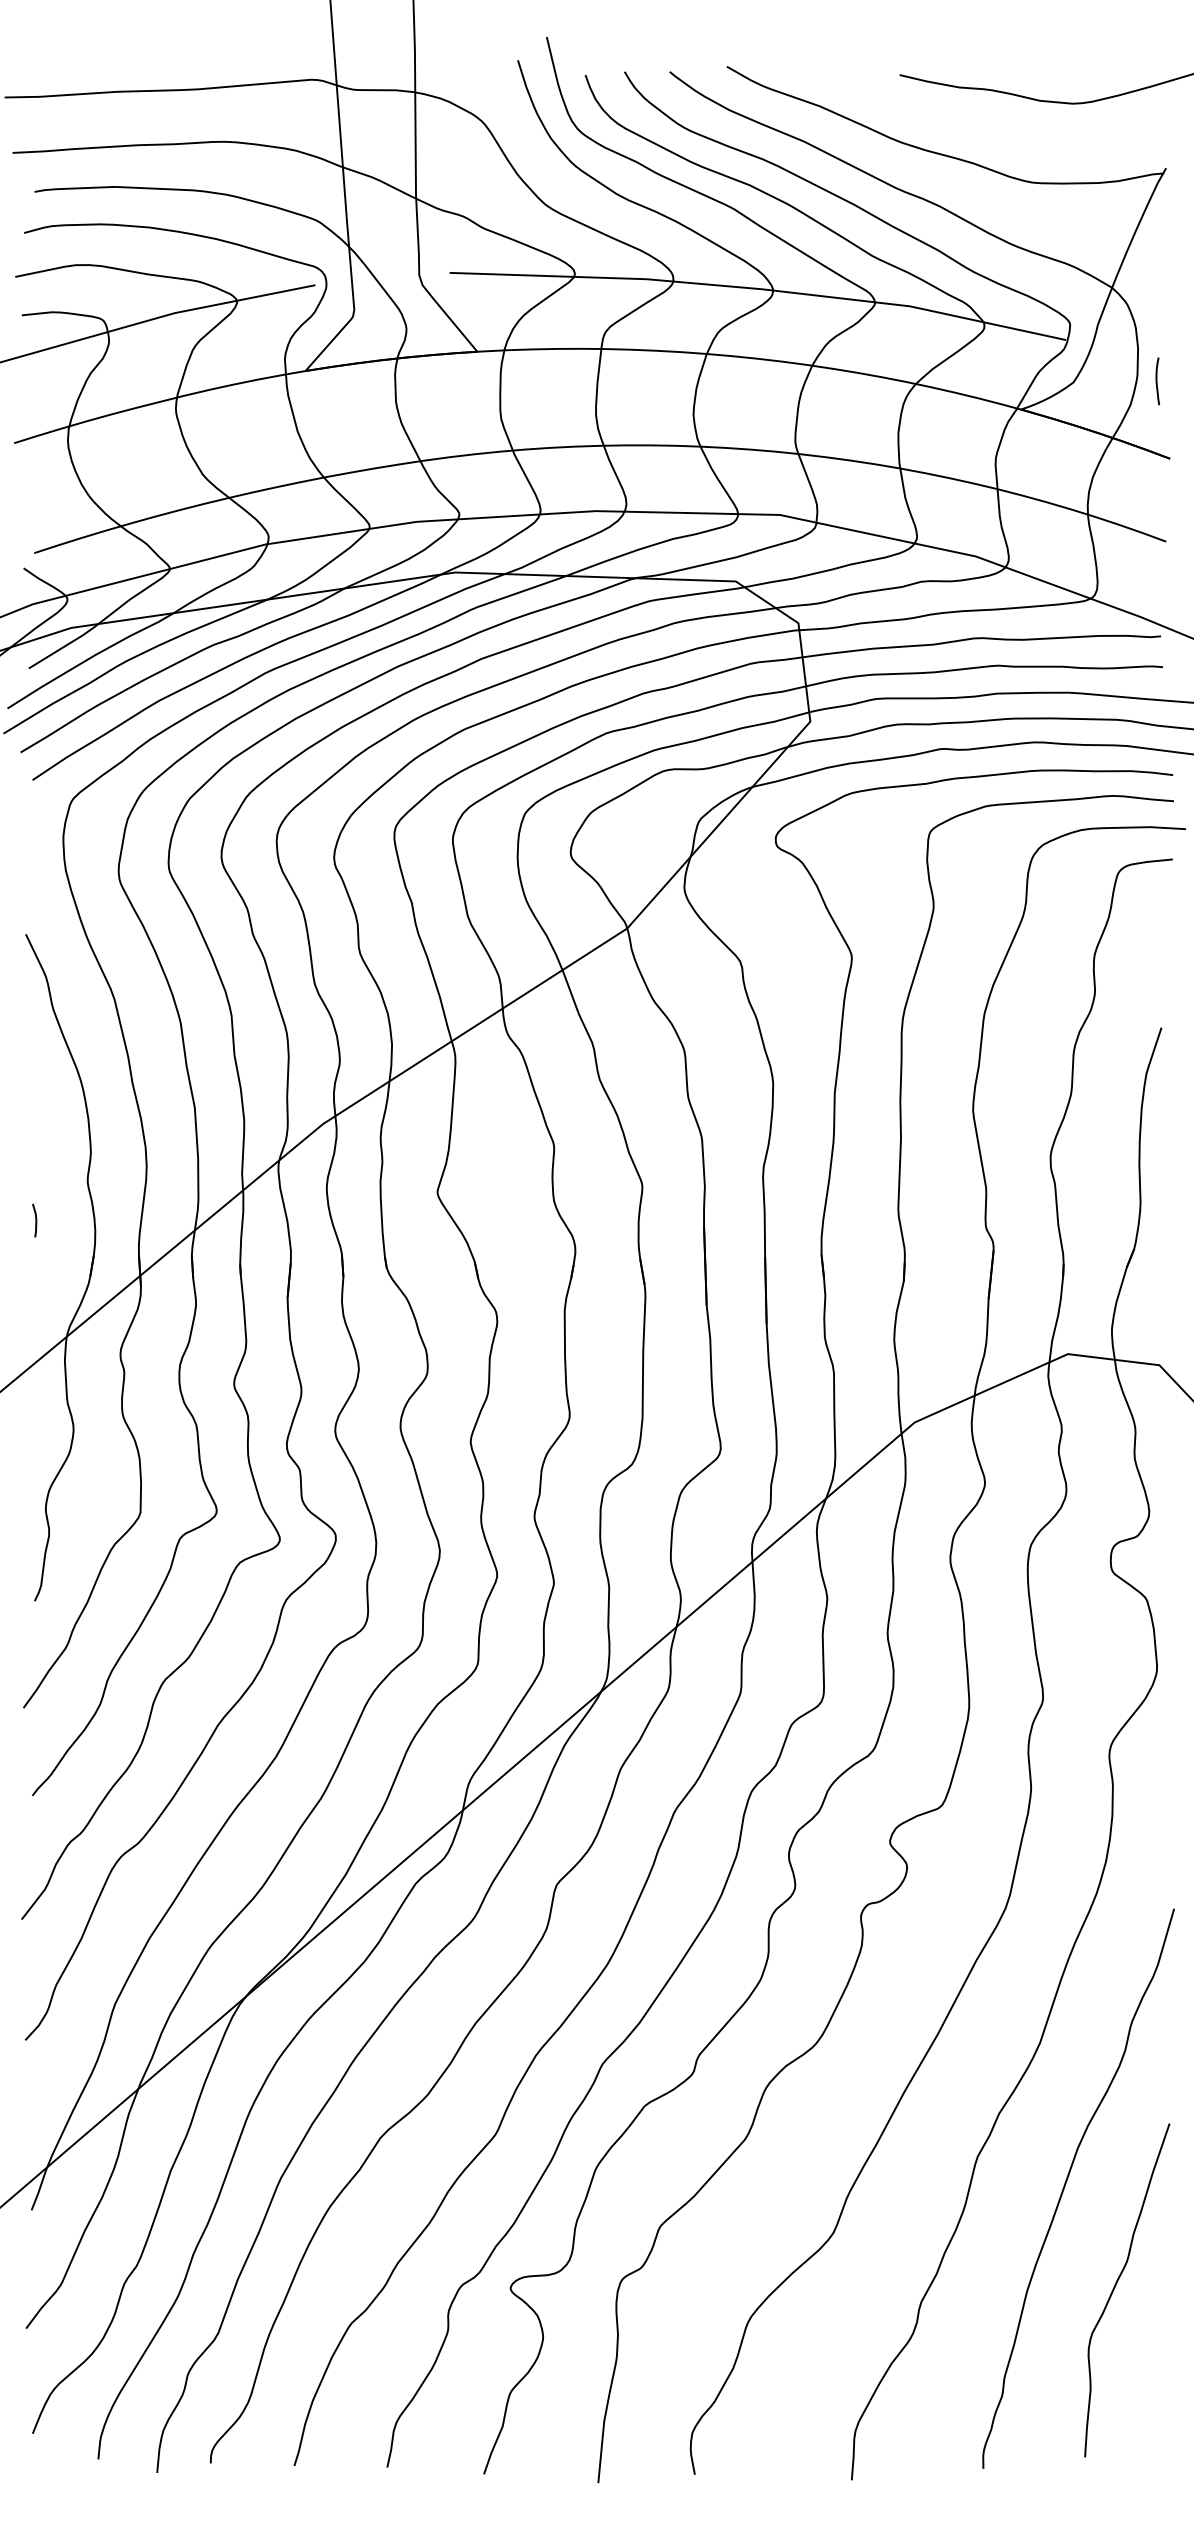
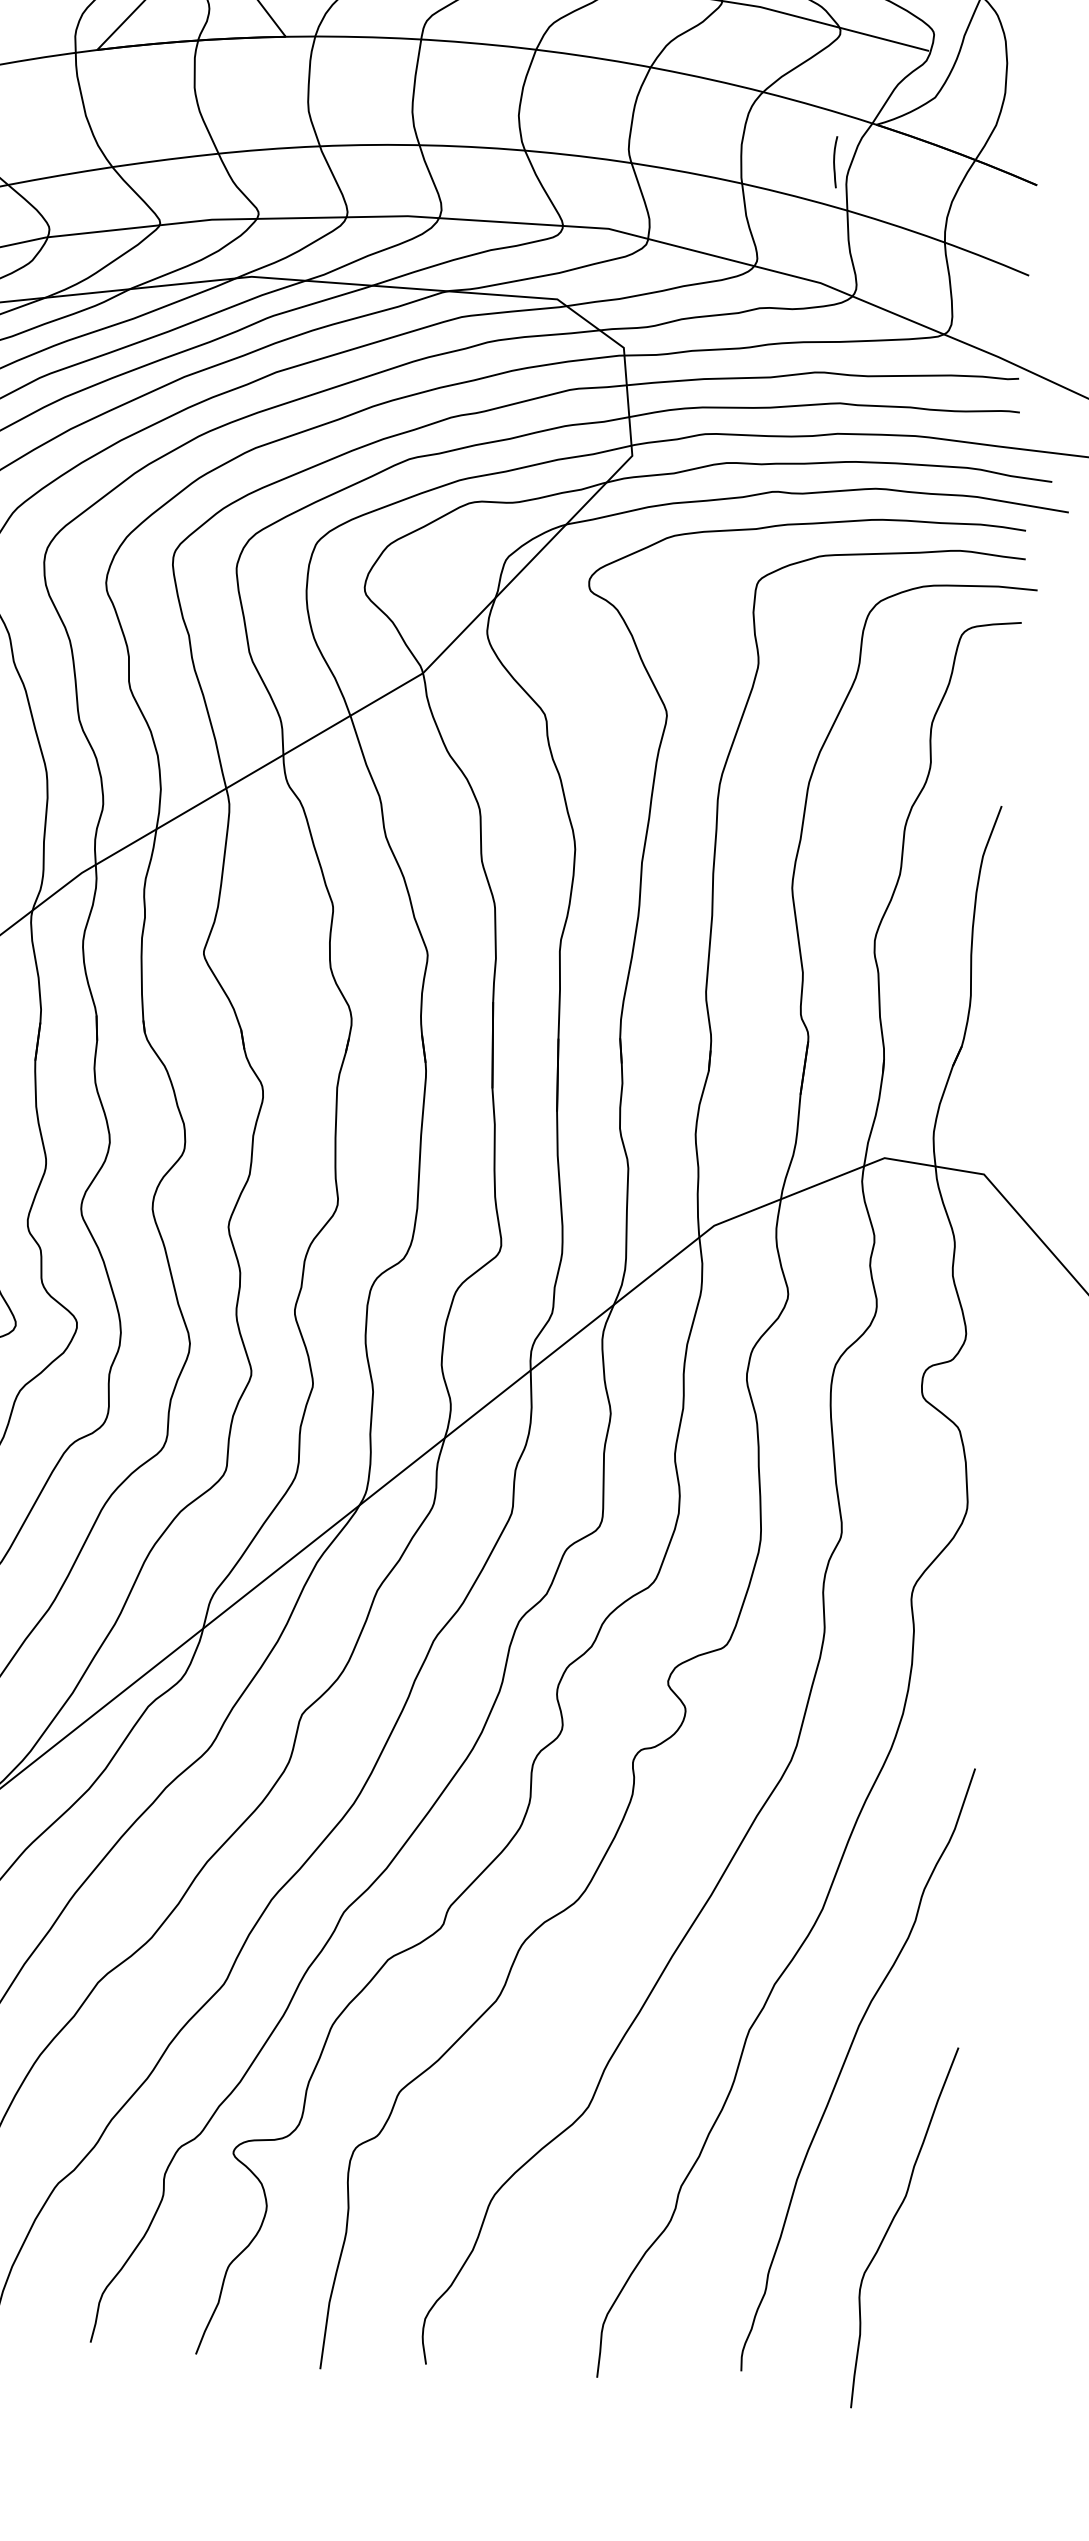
curve: (1157, 381) -> (835, 162), moved
curve: (1116, 2285) -> (893, 2221), moved

